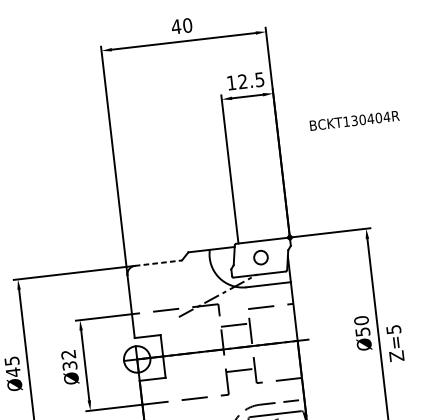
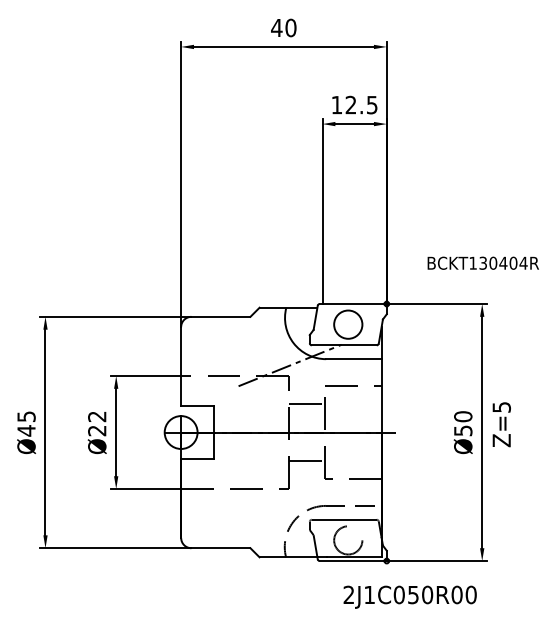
text: (353, 120) -> (482, 262), moved
circle: (261, 257) -> (348, 324), size x1.67
line: (157, 262) -> (220, 316), dashed -> solid
text: (395, 343) -> (501, 424), moved
text: (70, 365) -> (97, 430), Ø32 -> Ø22

